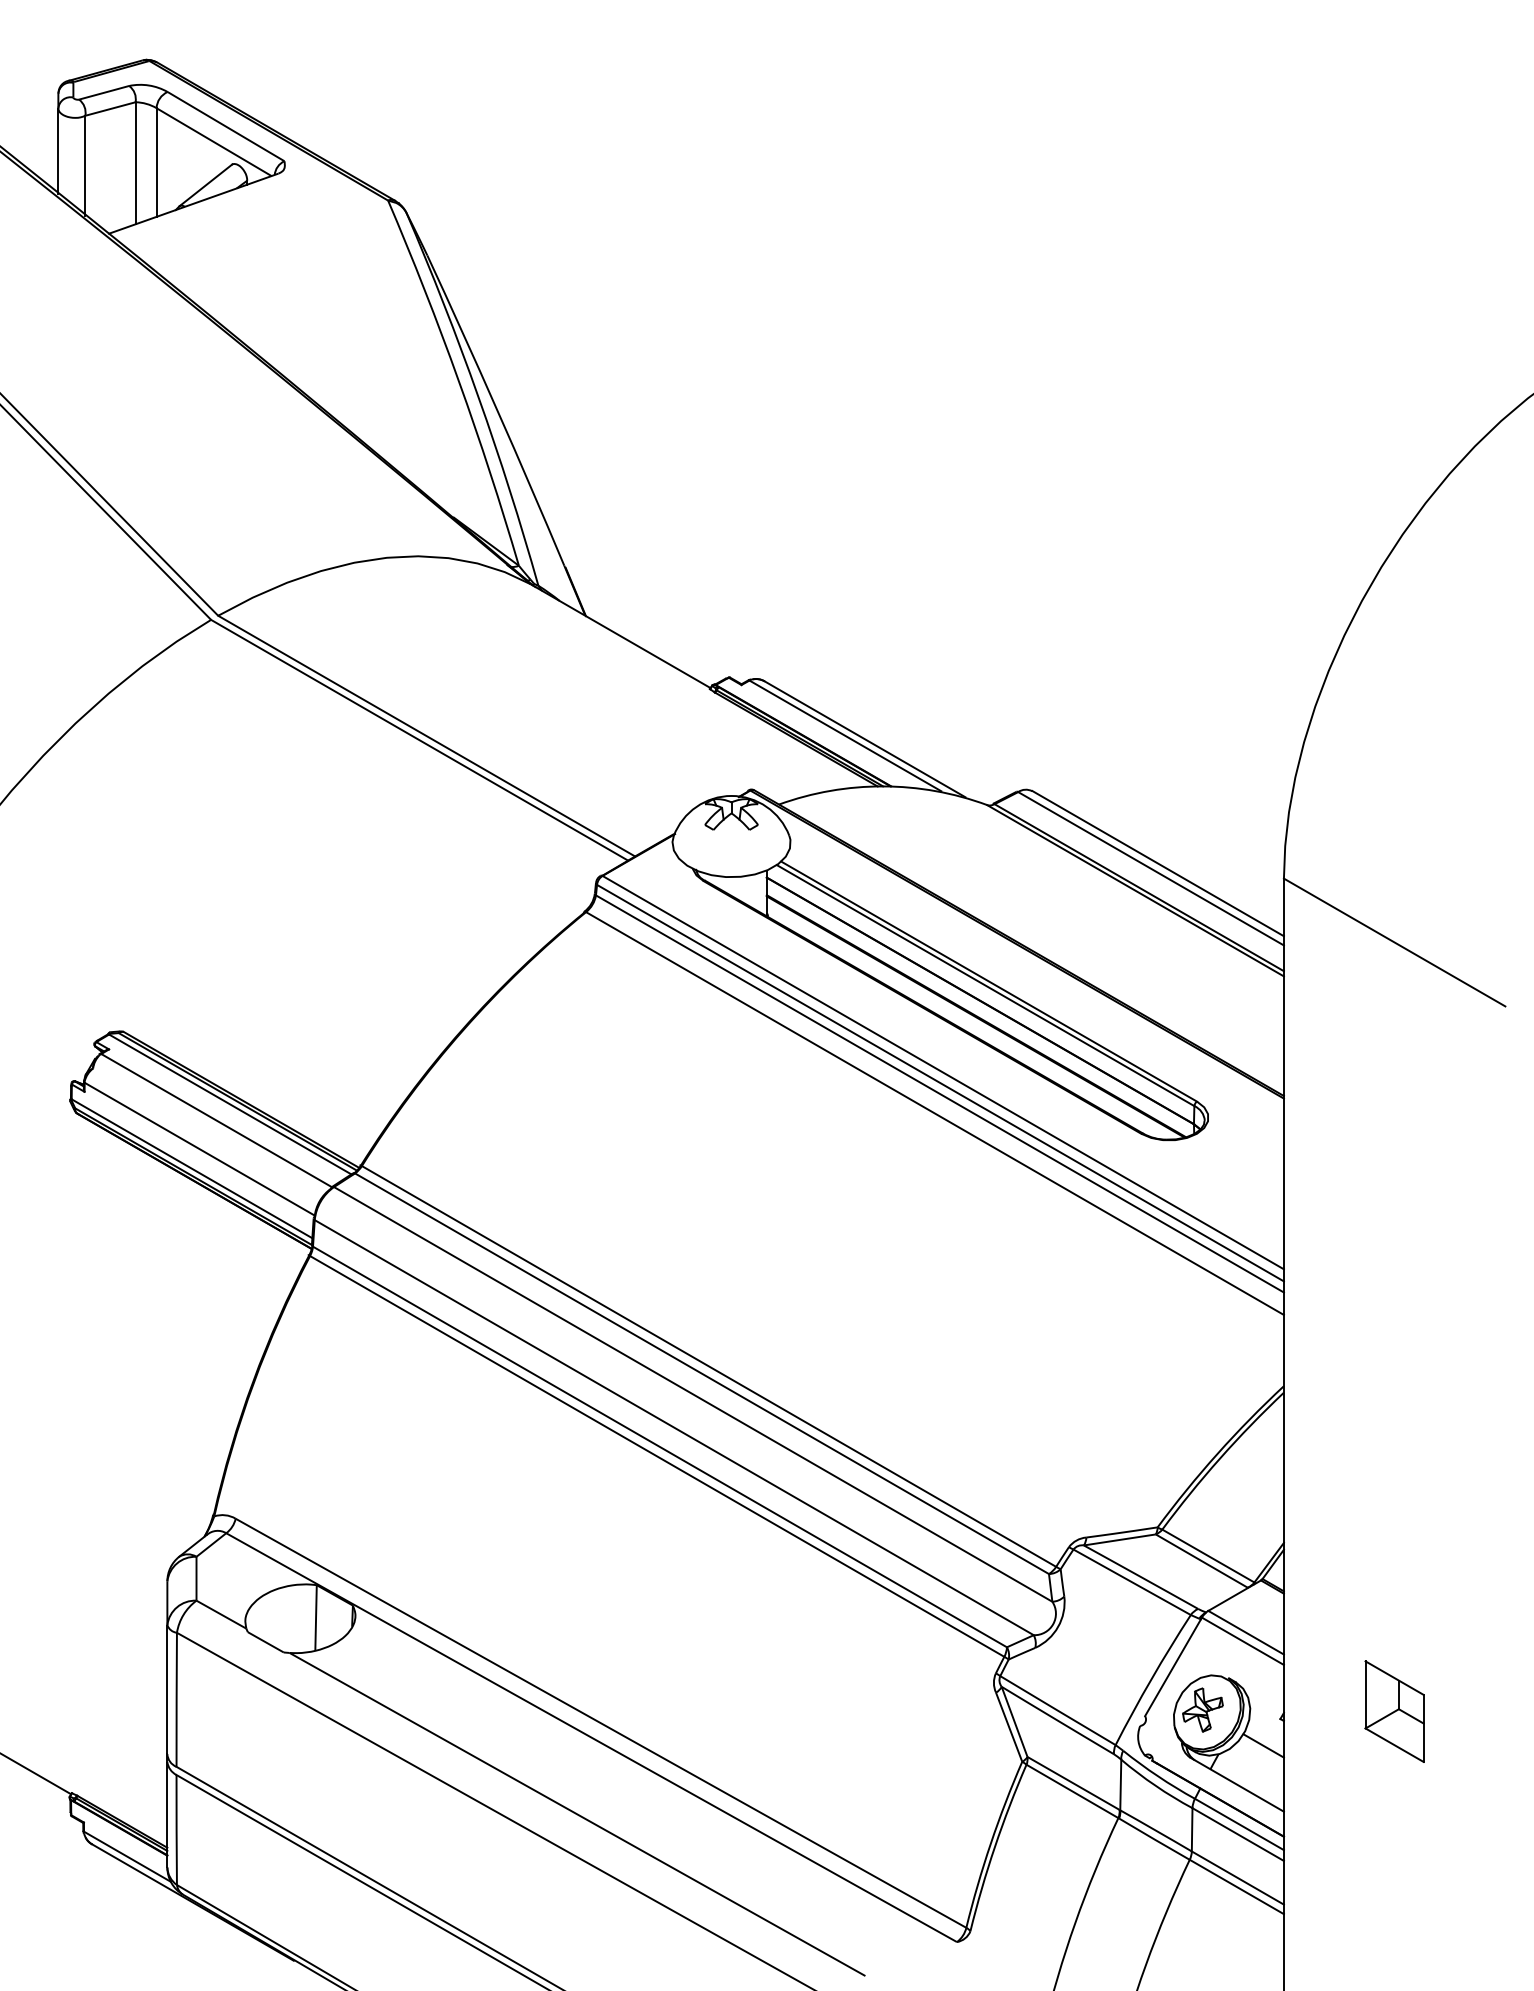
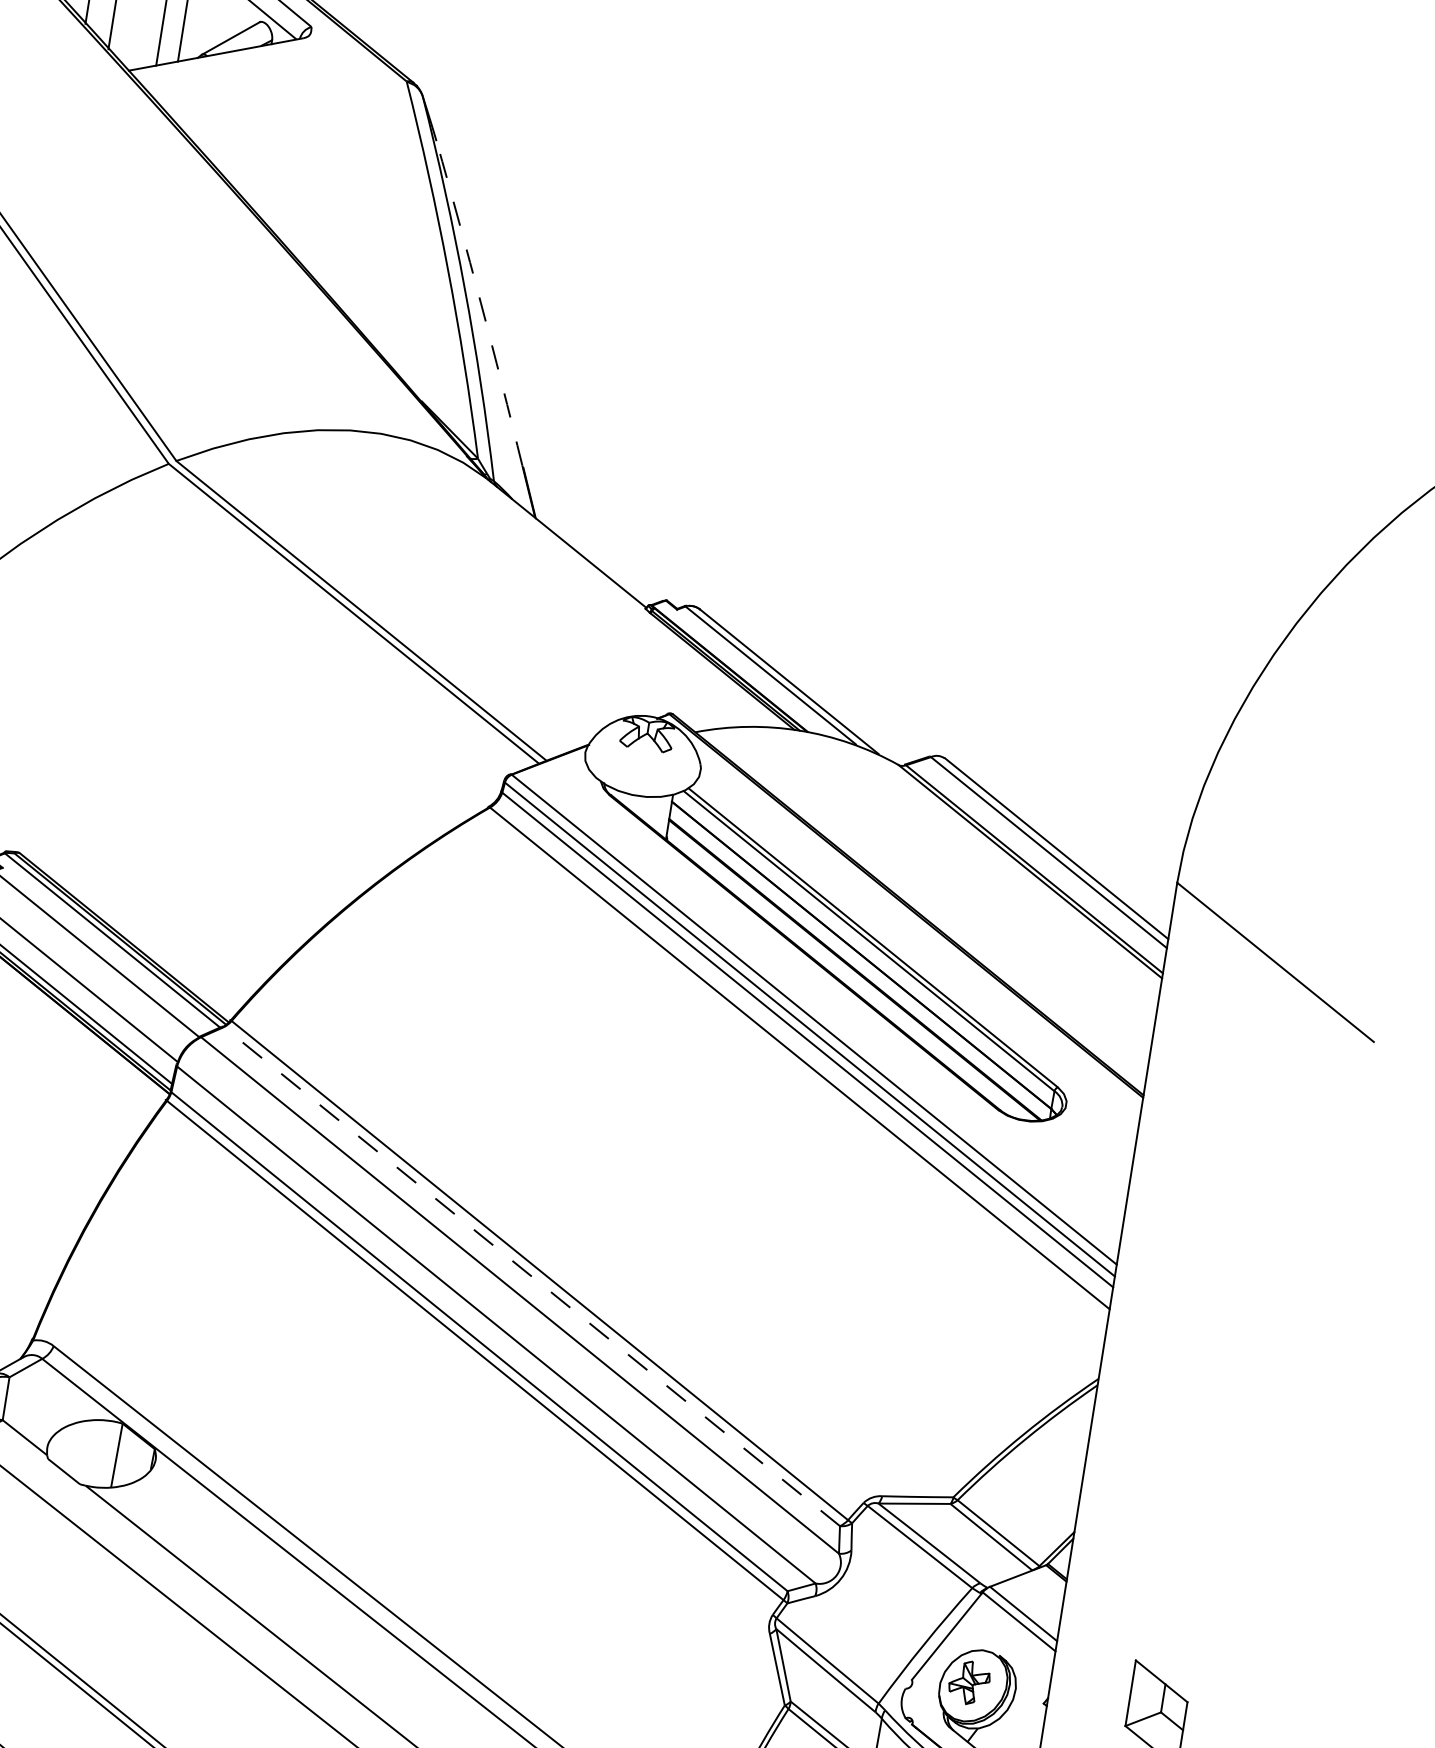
arc: (497, 409) -> (481, 302), solid -> dashed
line: (702, 1373) -> (532, 1276), solid -> dashed
line: (1263, 1745) -> (1023, 1726), removed

